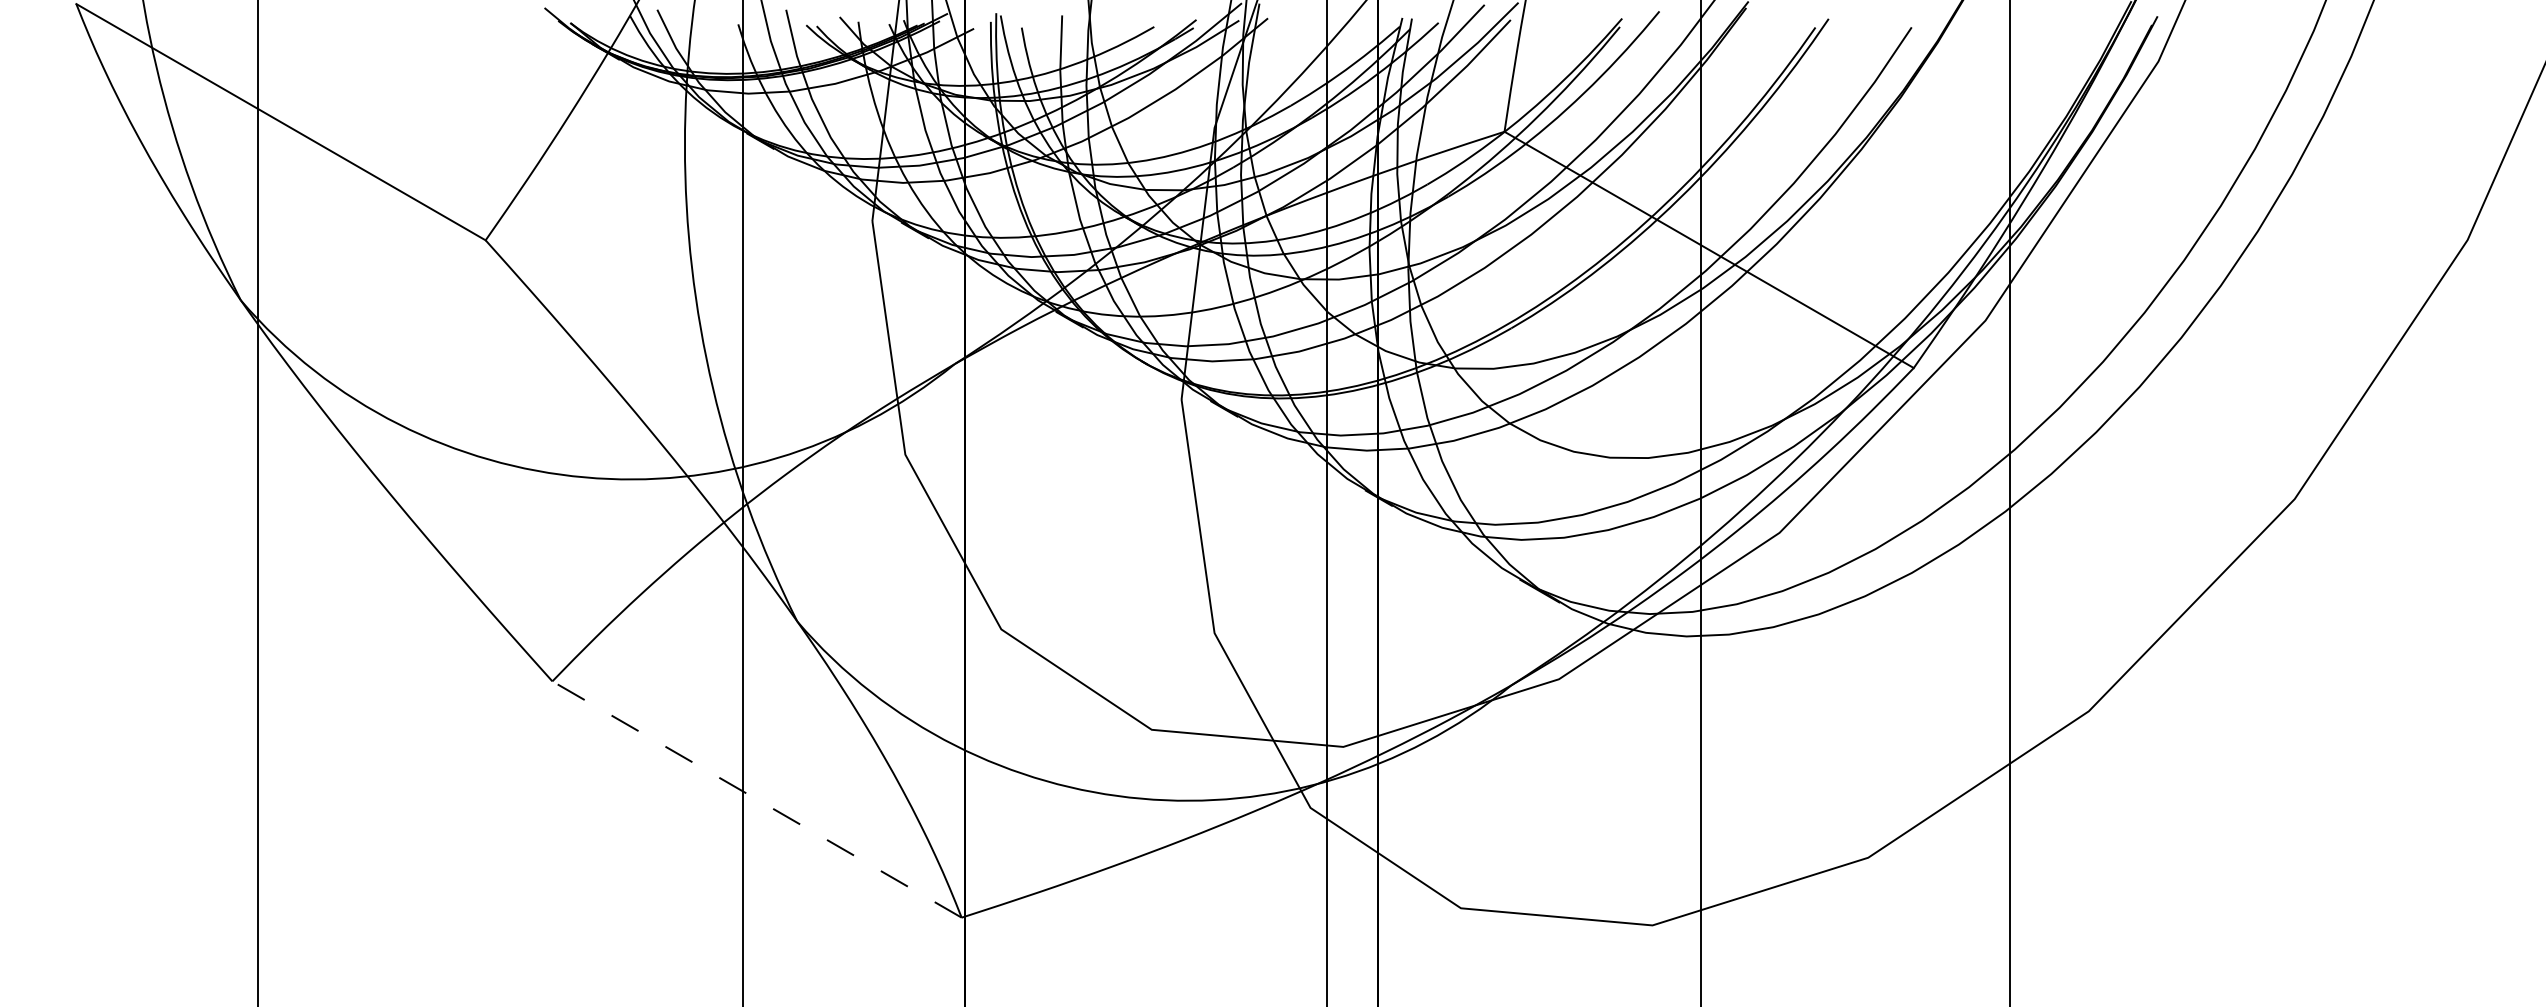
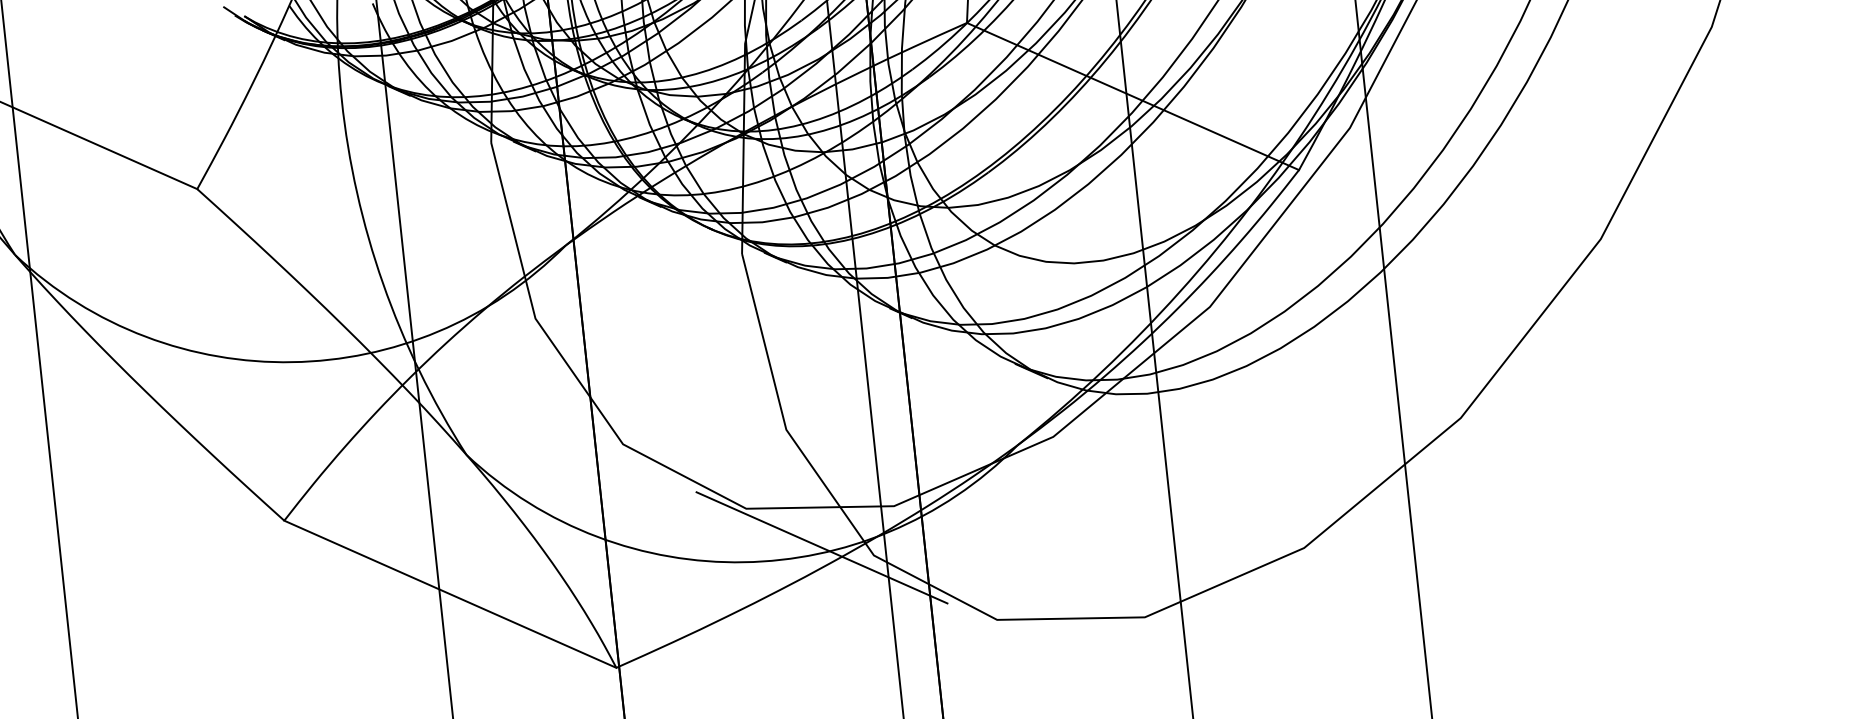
line: (1243, 790) -> (821, 547), added
line: (756, 799) -> (449, 594), dashed -> solid

